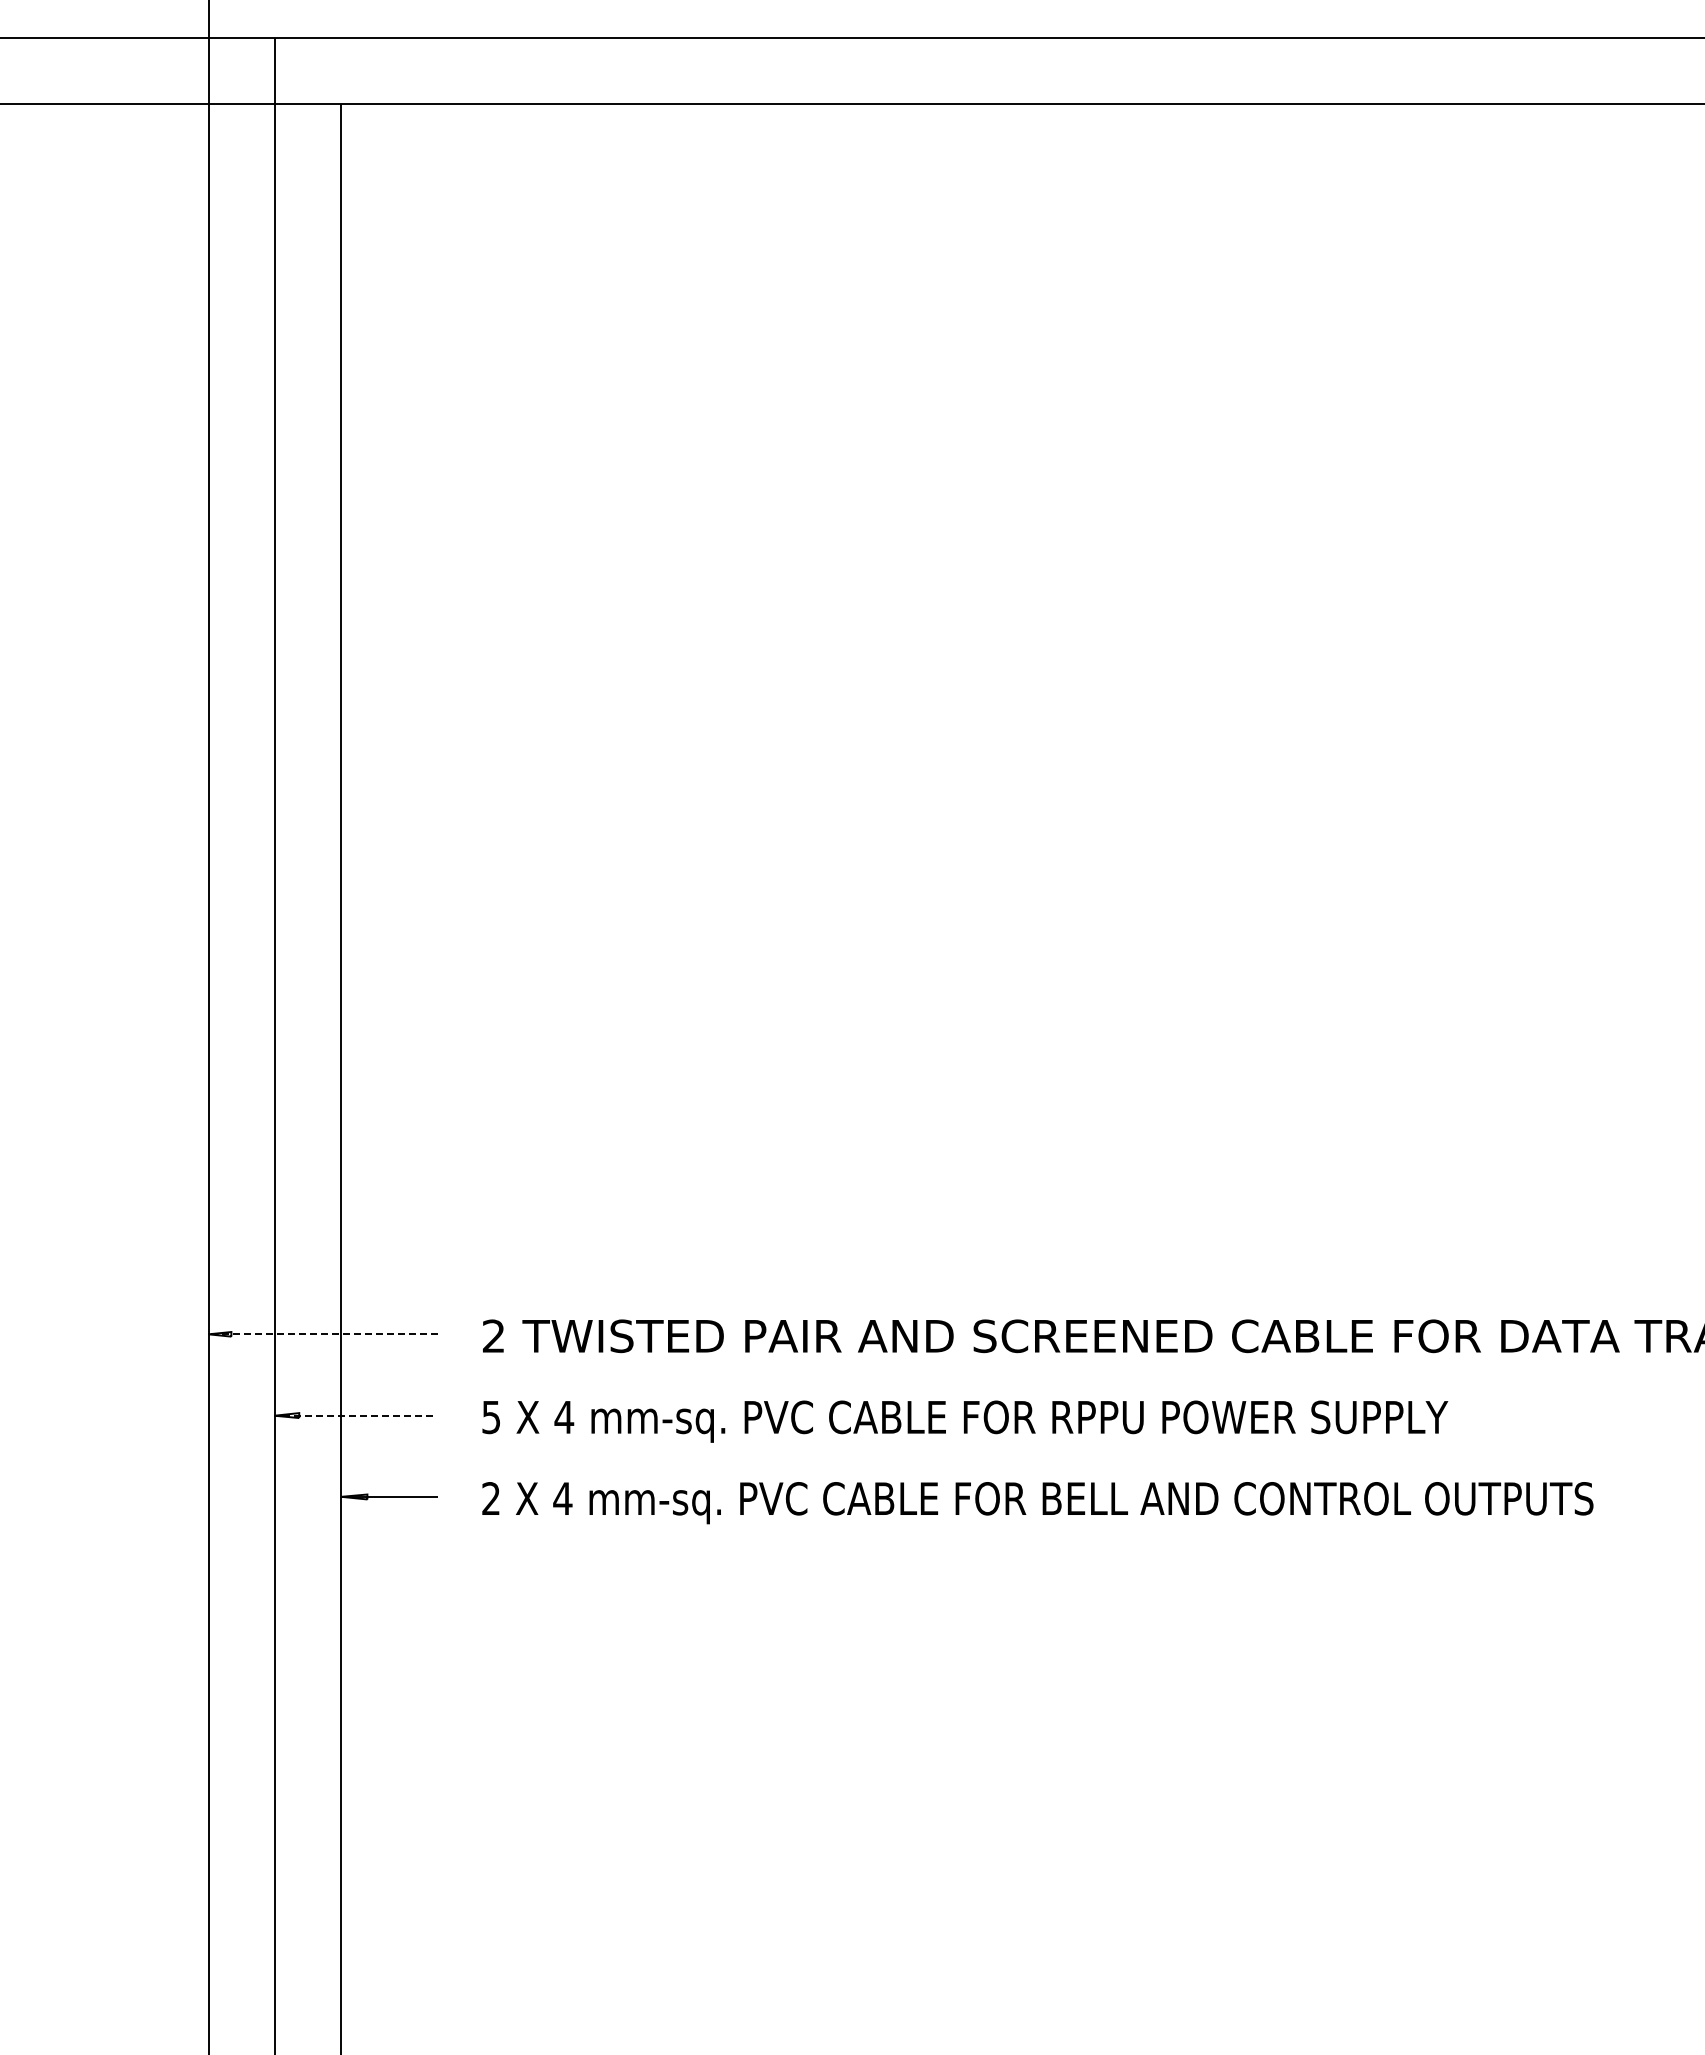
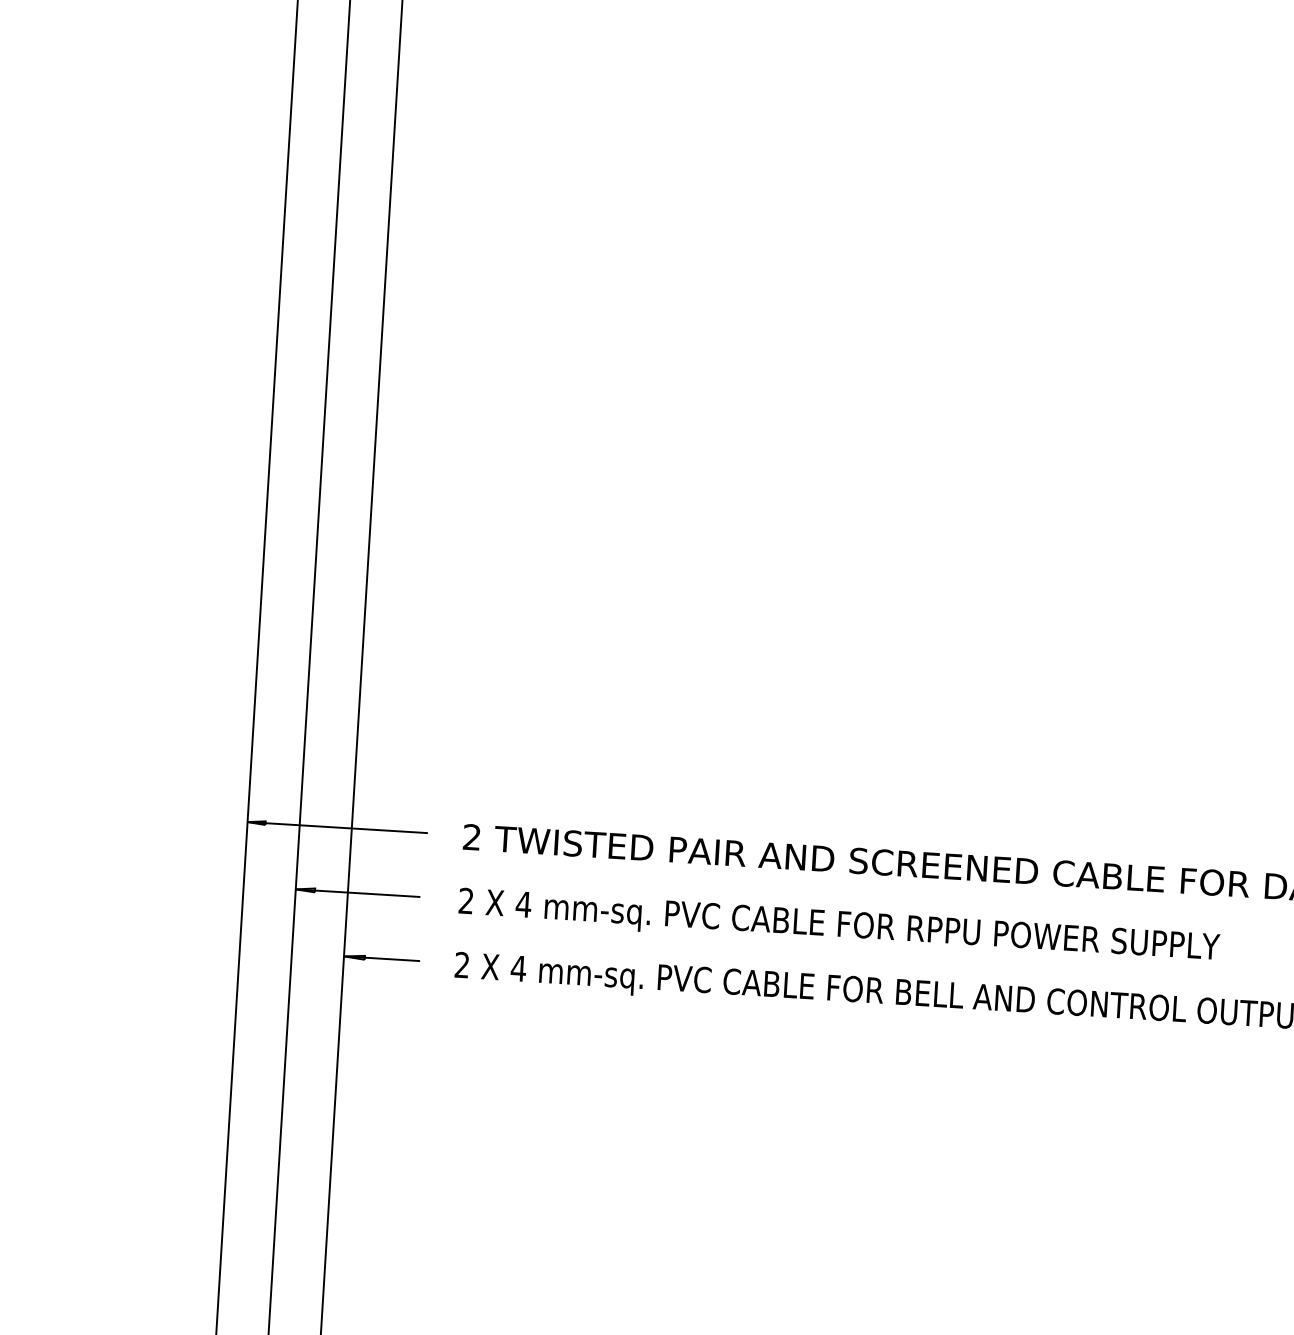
line: (323, 1334) -> (338, 827), dashed -> solid
line: (353, 1415) -> (357, 892), dashed -> solid
text: (490, 1417) -> (465, 901), 5 -> 2

